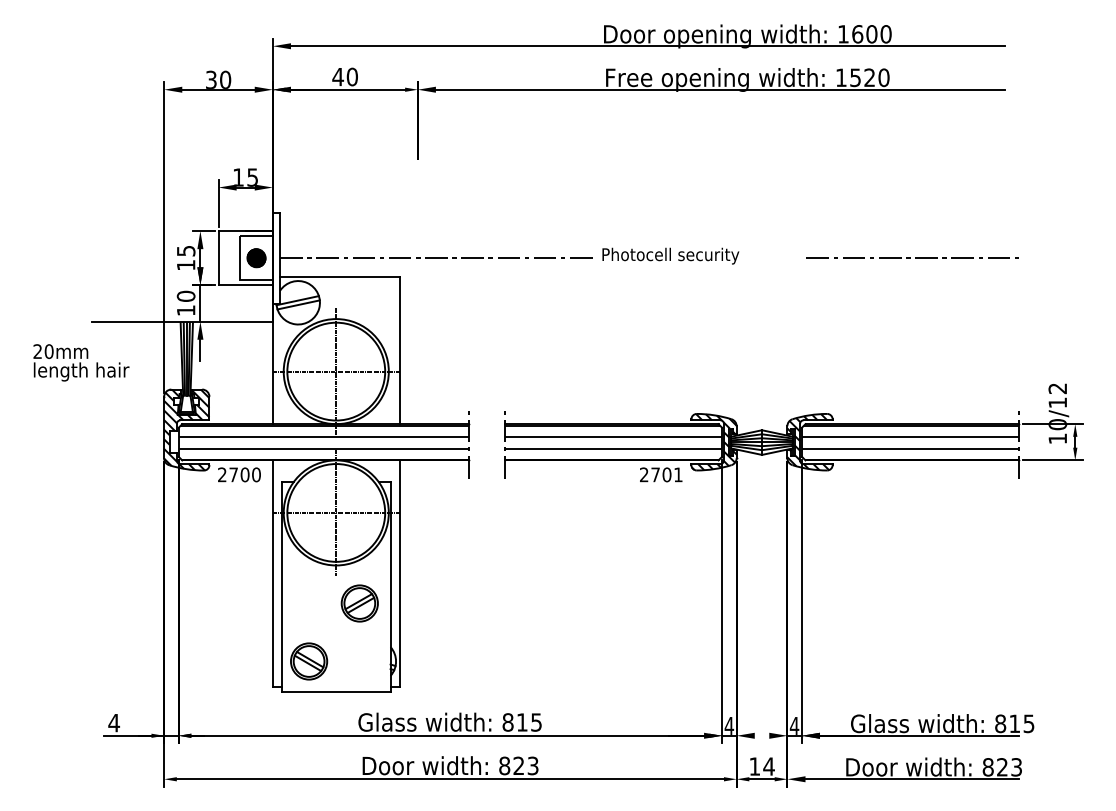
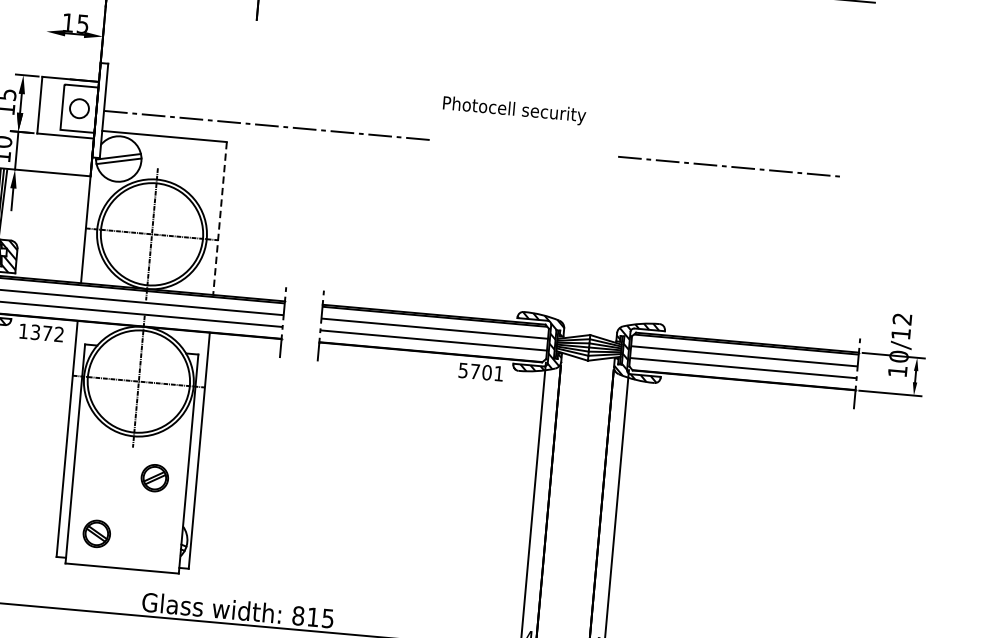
line: (218, 203) -> (44, 48), removed
text: (670, 255) -> (514, 110), moved
line: (910, 257) -> (726, 165), moved
hatch: (256, 258) -> (79, 109), removed
line: (399, 351) -> (219, 219), solid -> dashed
text: (239, 474) -> (41, 332), 2700 -> 1372
text: (644, 474) -> (463, 370), 2701 -> 5701
part: (359, 603) -> (154, 478), size x0.7
part: (309, 661) -> (97, 533), size x0.7

